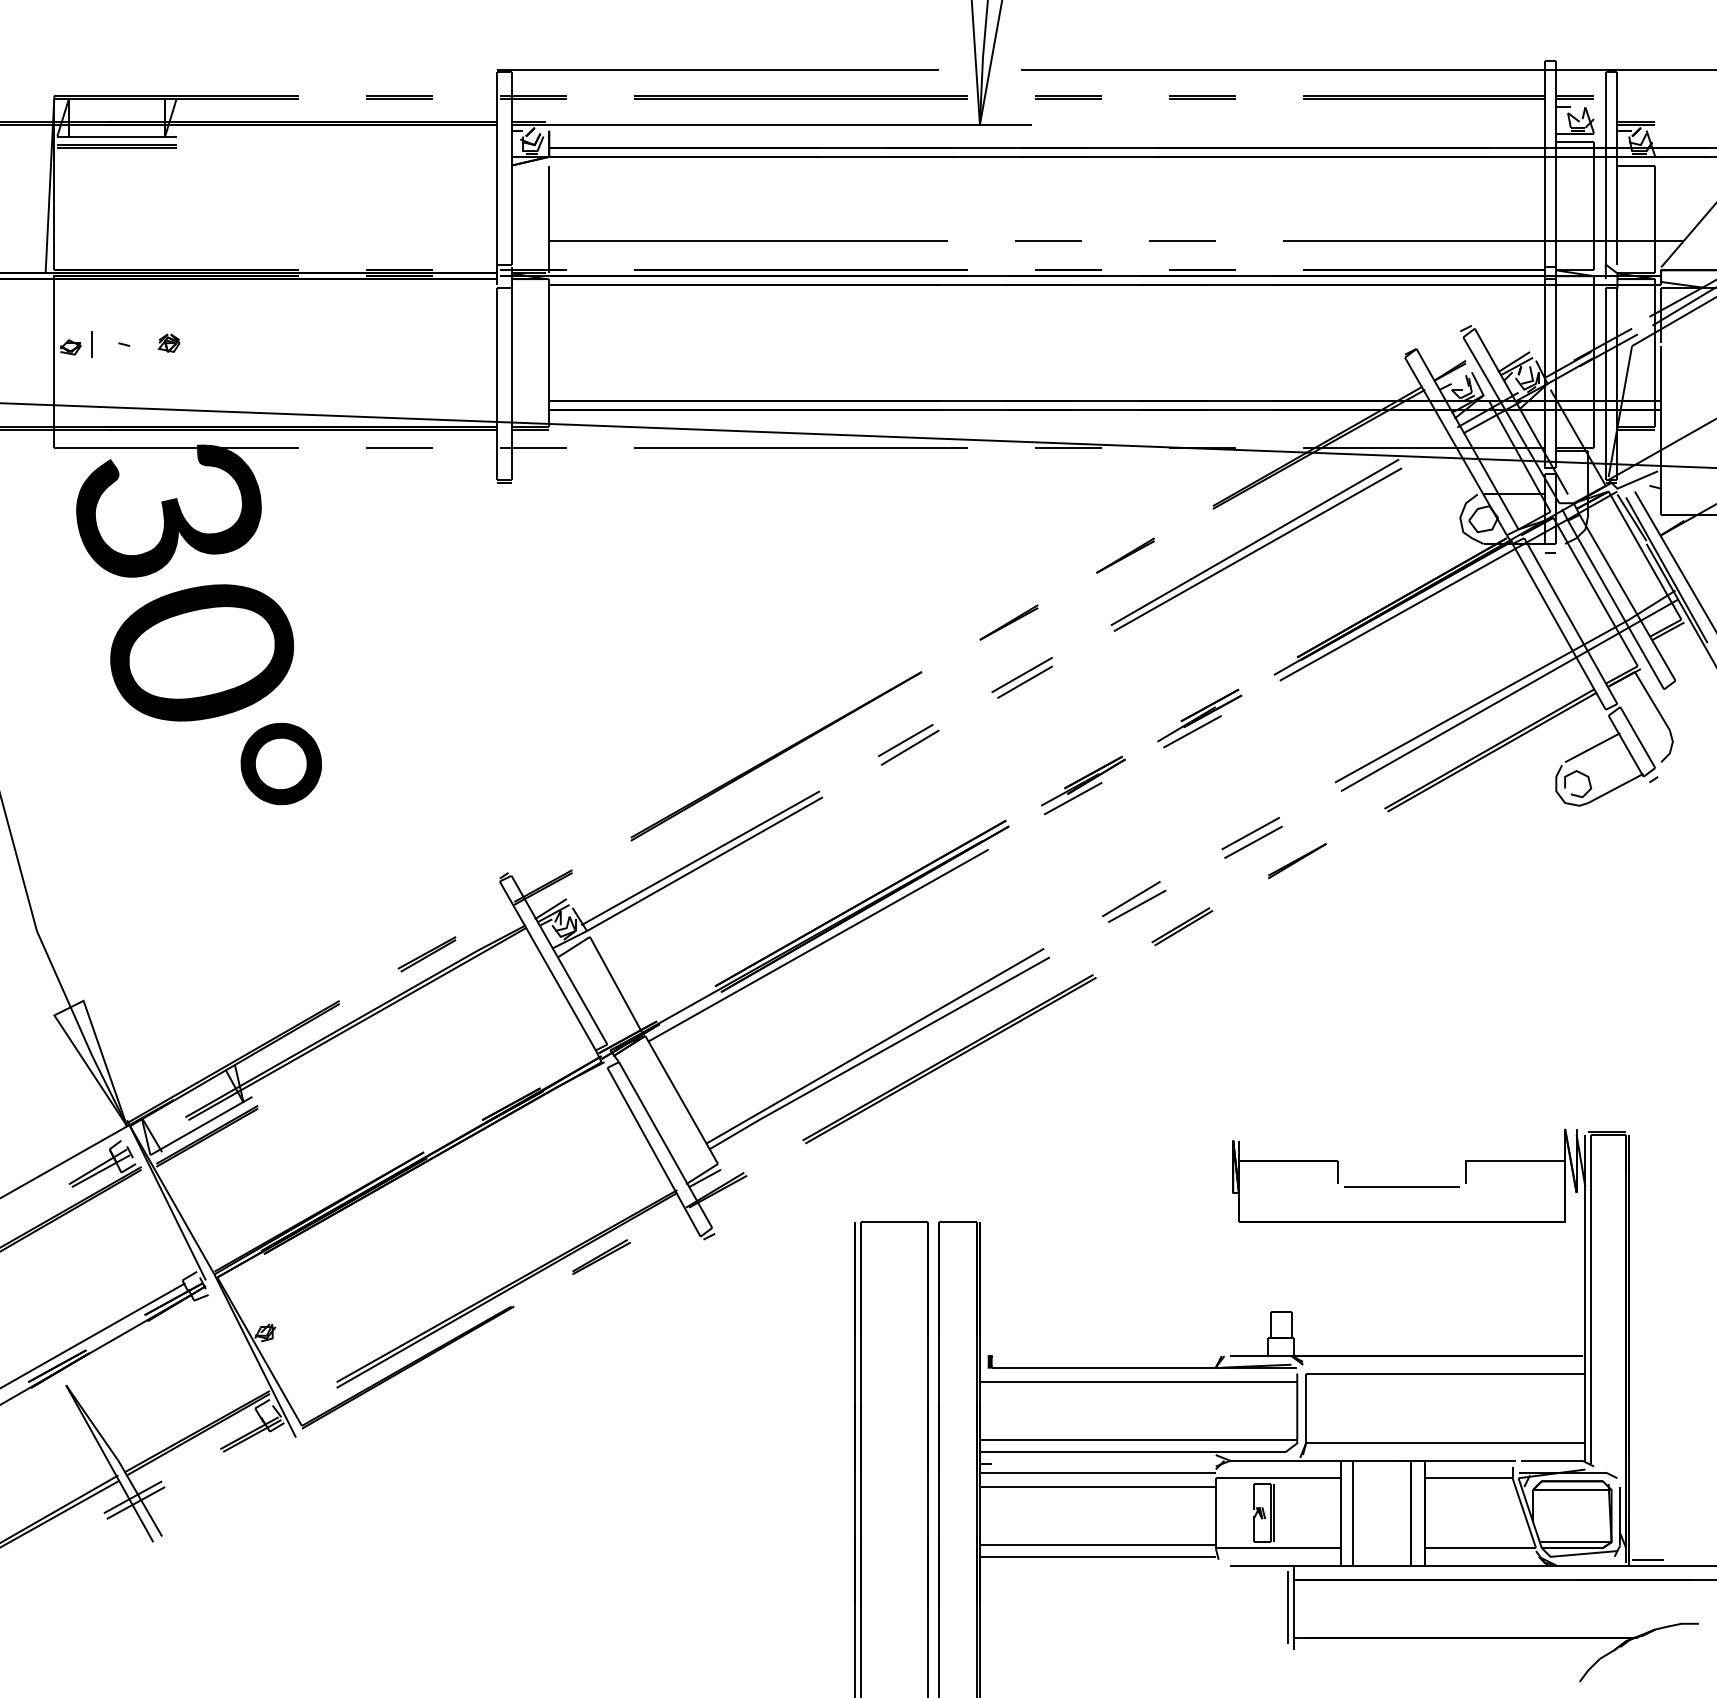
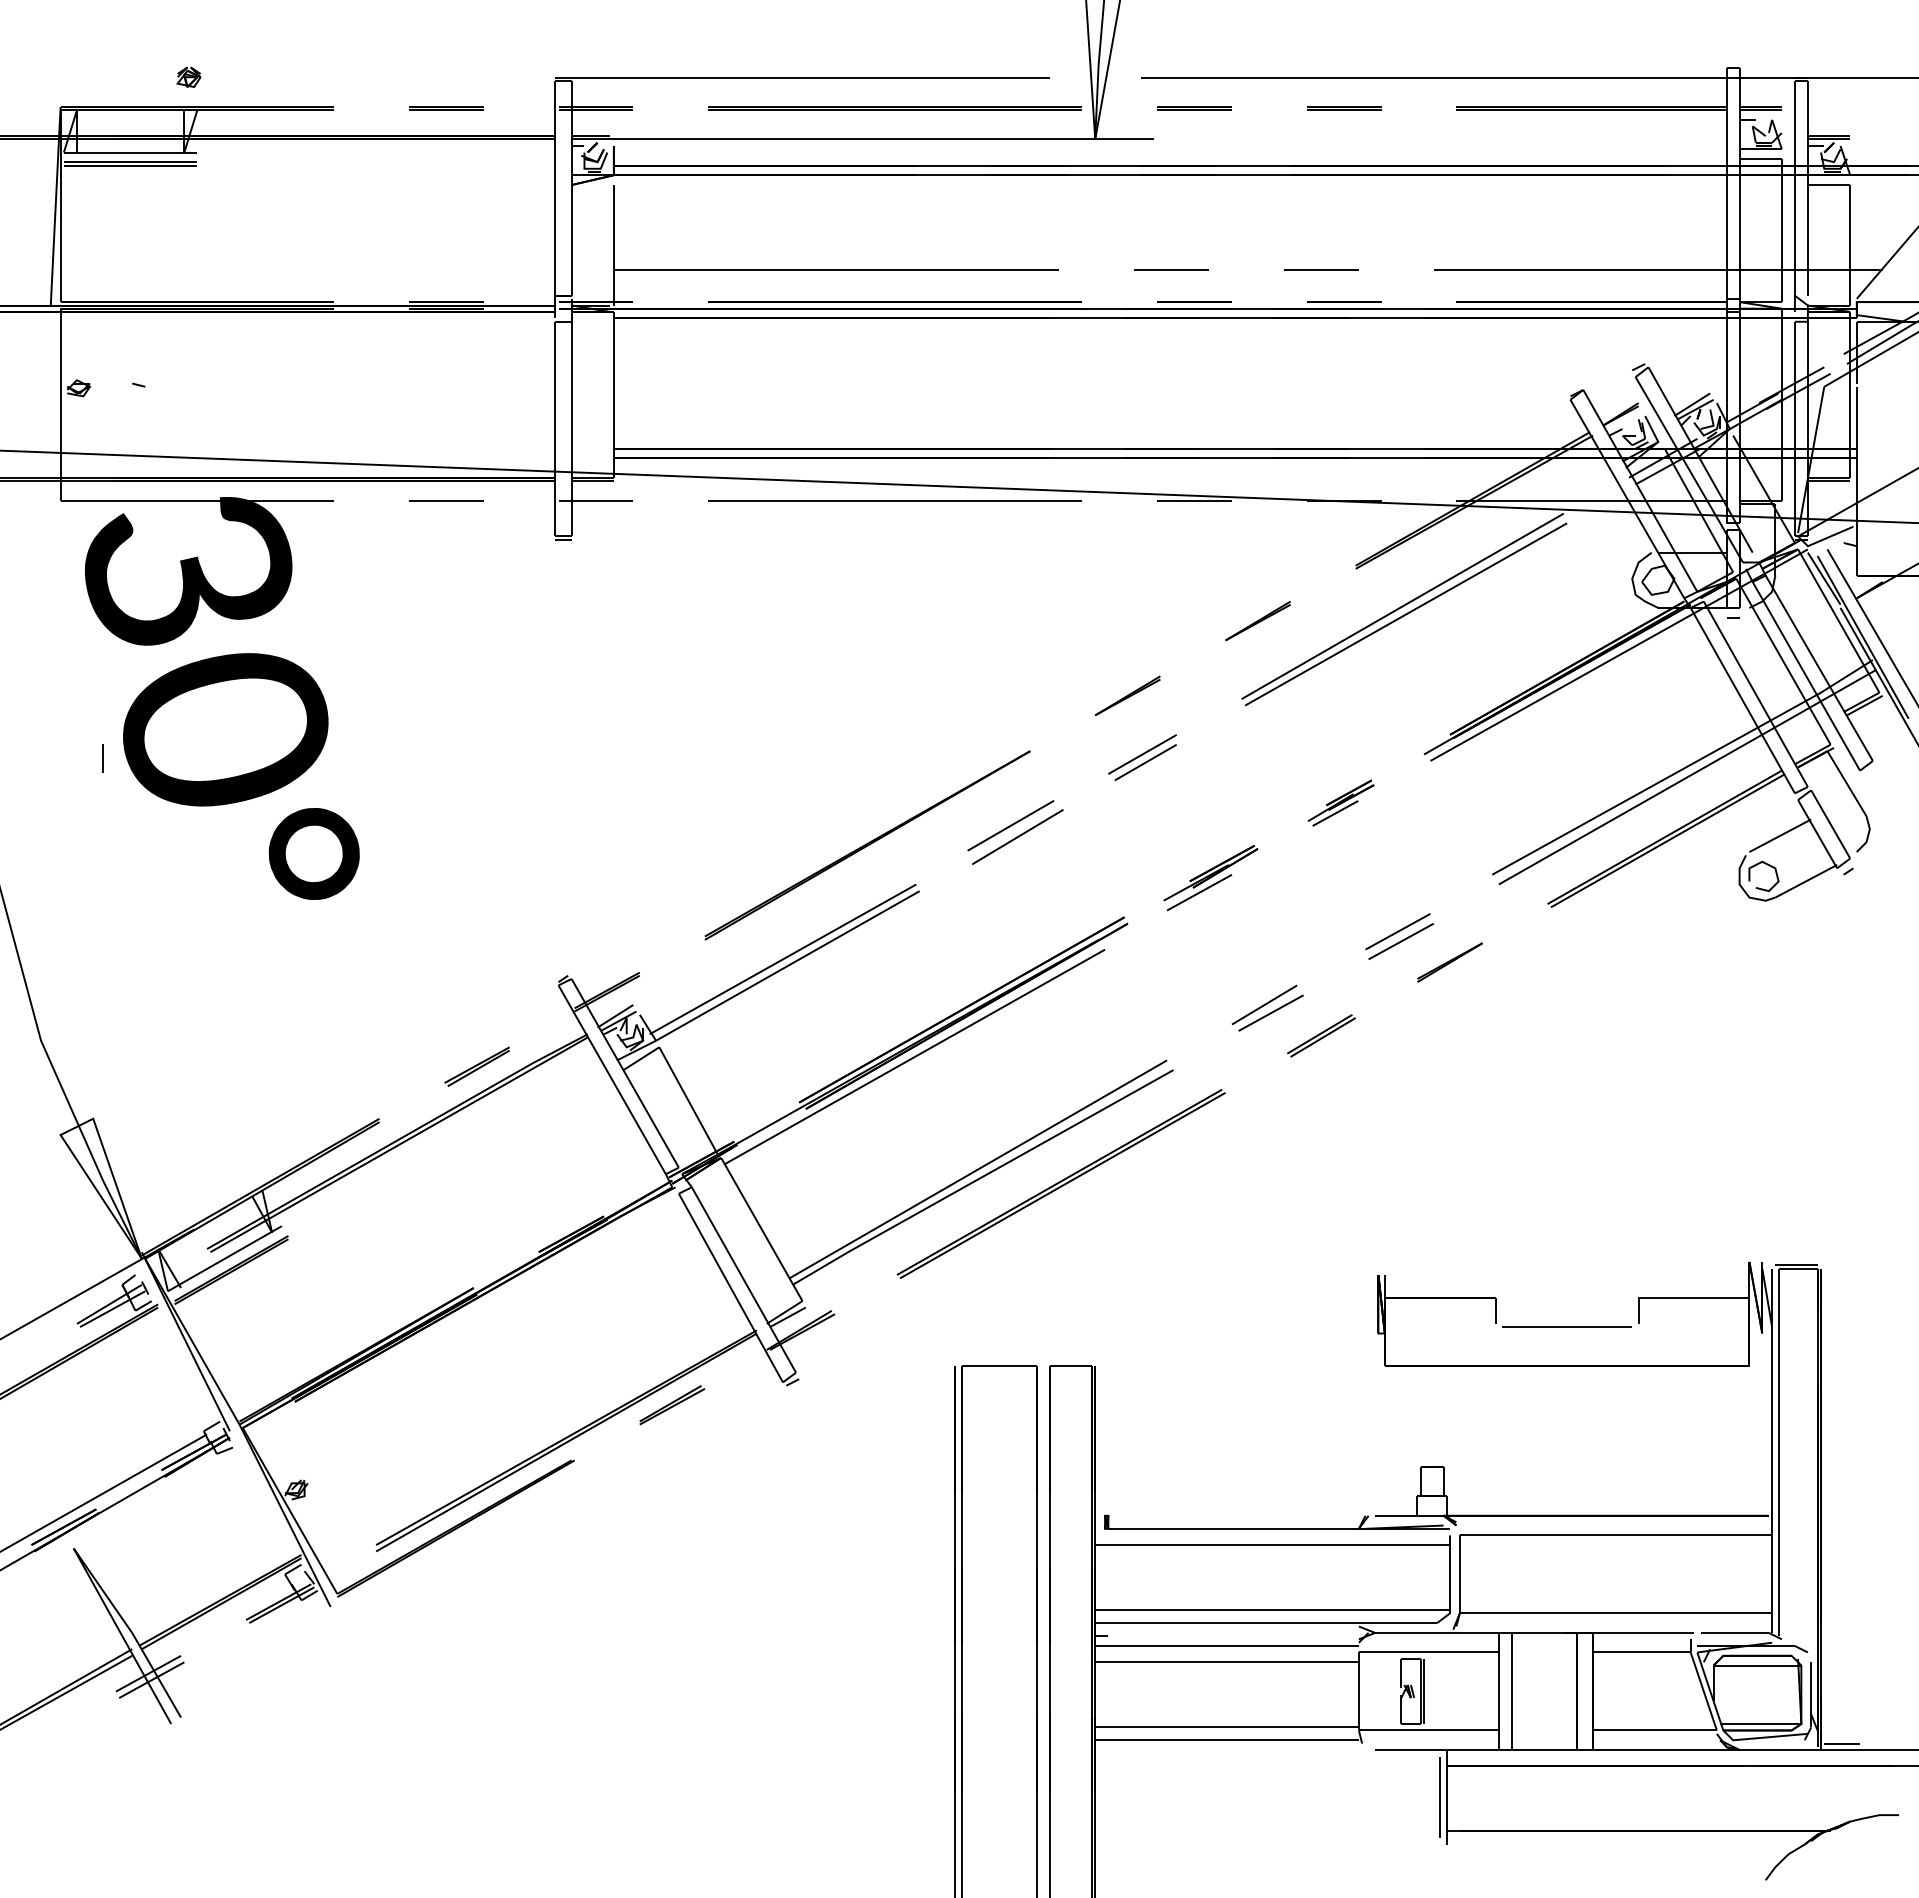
part: (168, 342) -> (188, 76), moved
line: (91, 344) -> (102, 758), moved
part: (1199, 718) -> (1340, 803), size x0.7
part: (908, 744) -> (1015, 832), size x1.4

